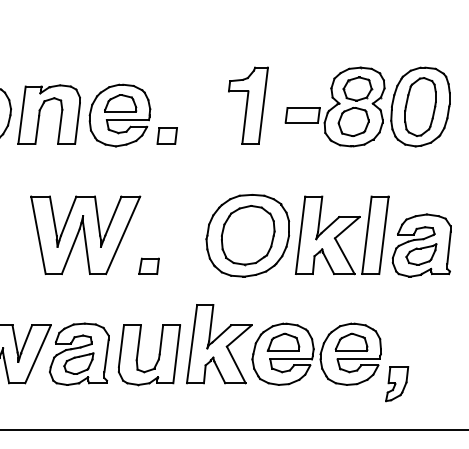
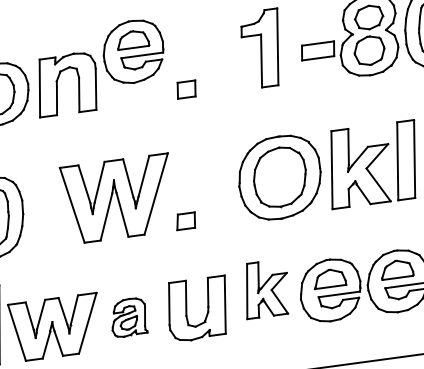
part: (119, 115) -> (133, 51), moved
part: (219, 344) -> (266, 289), size x0.7
part: (79, 353) -> (128, 316), size x0.6

